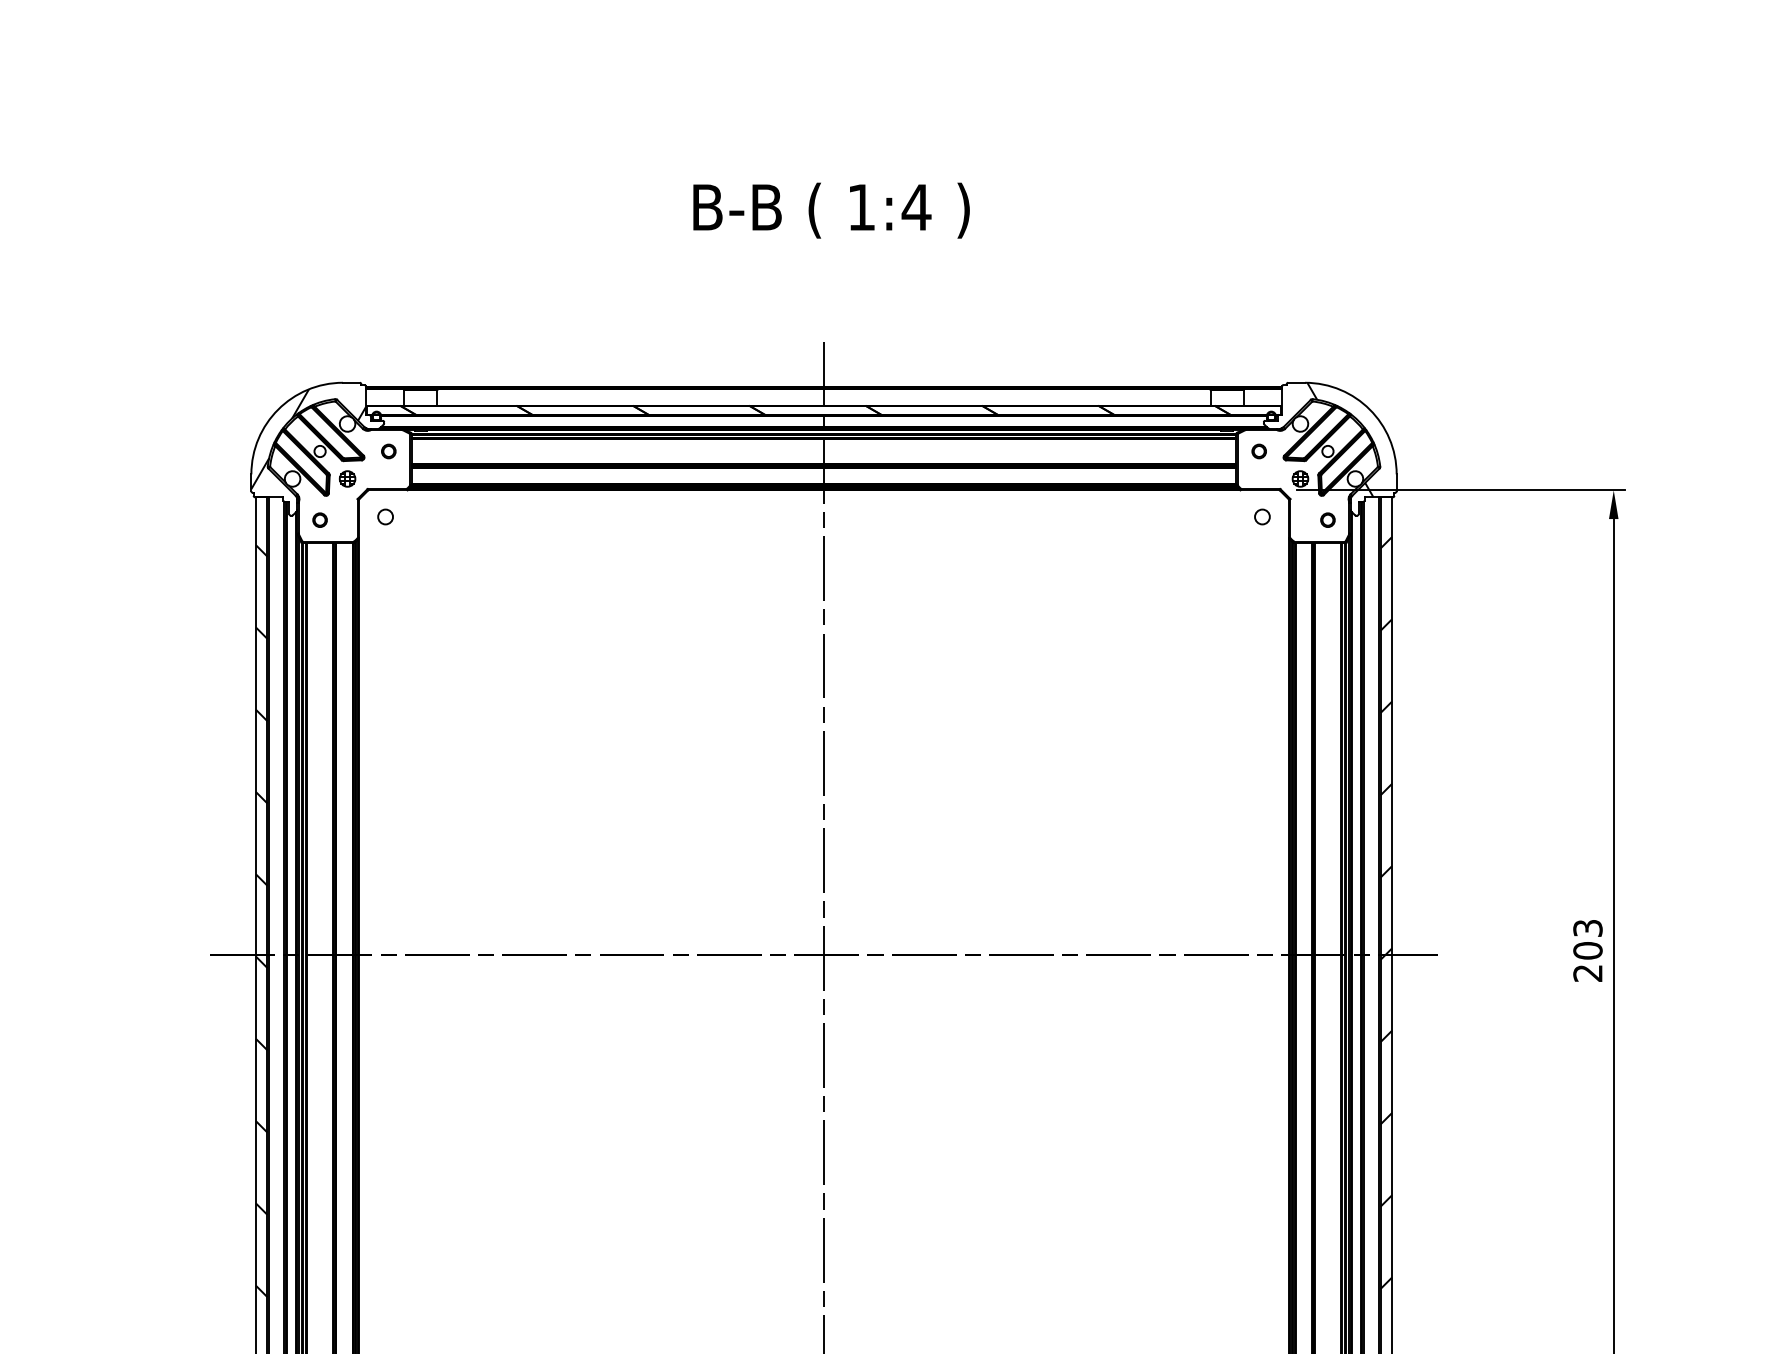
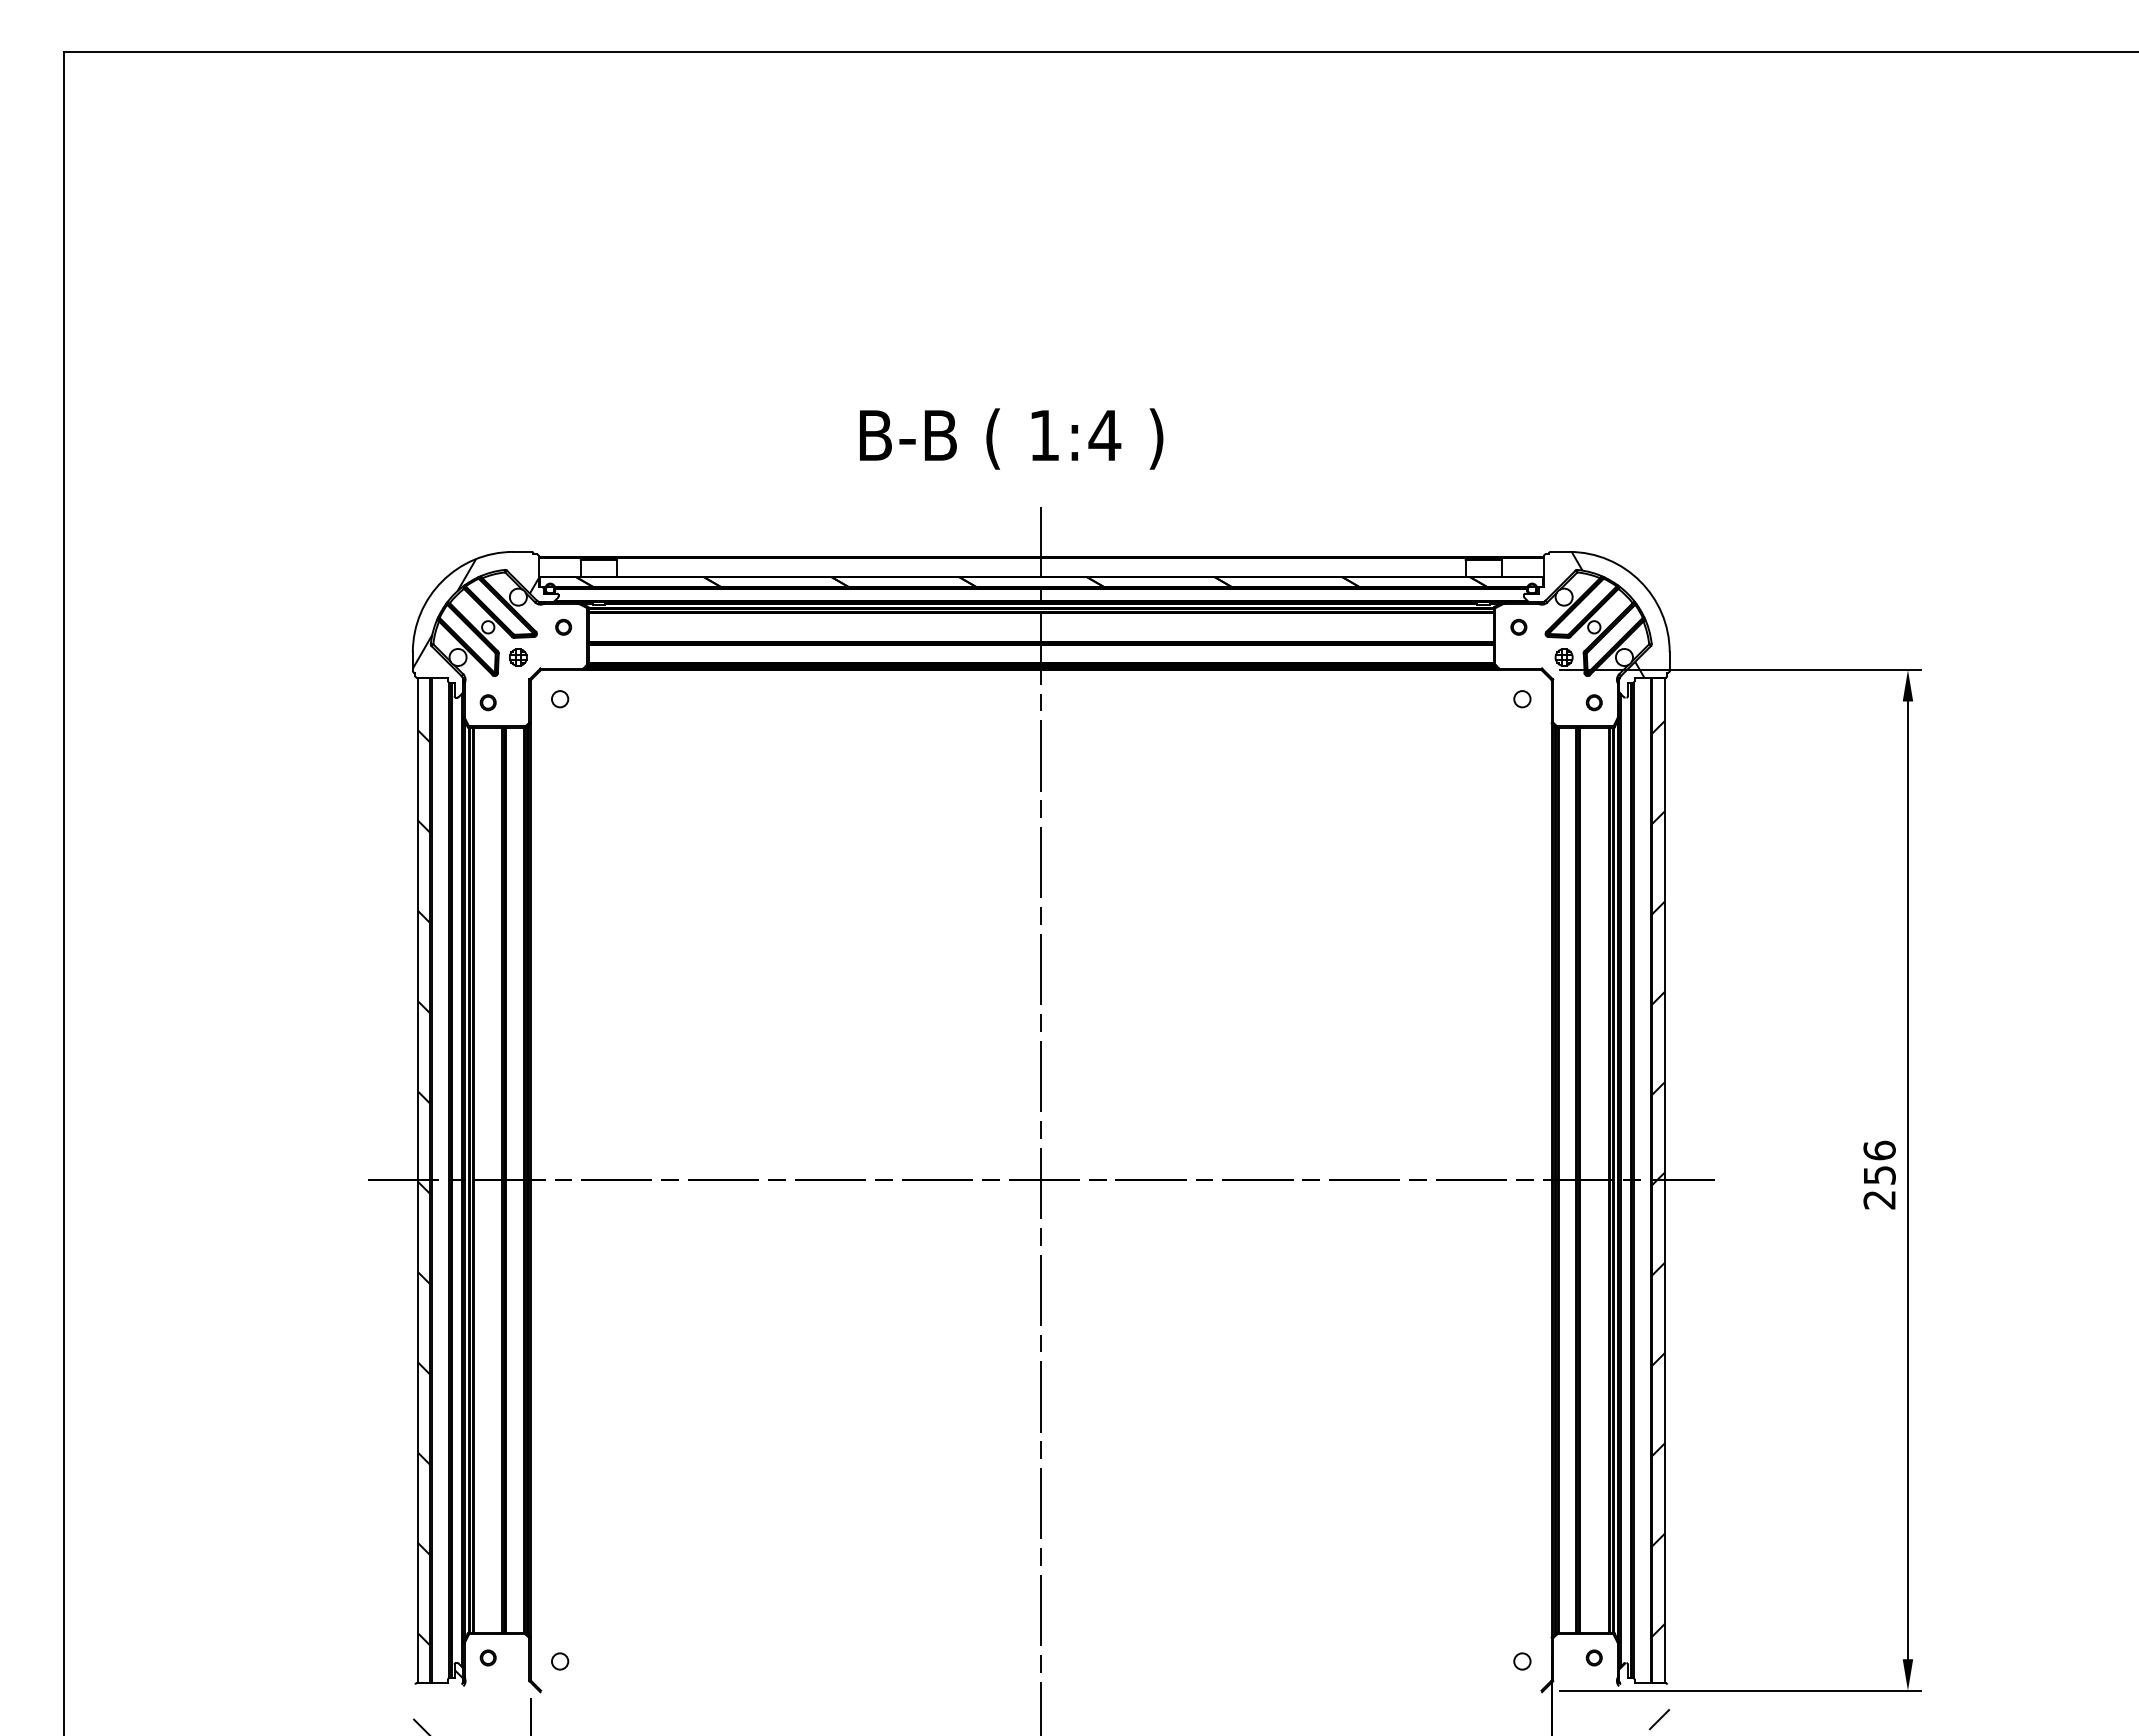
text: (831, 210) -> (1011, 438), moved
text: (1587, 939) -> (1879, 1162), 203 -> 256

